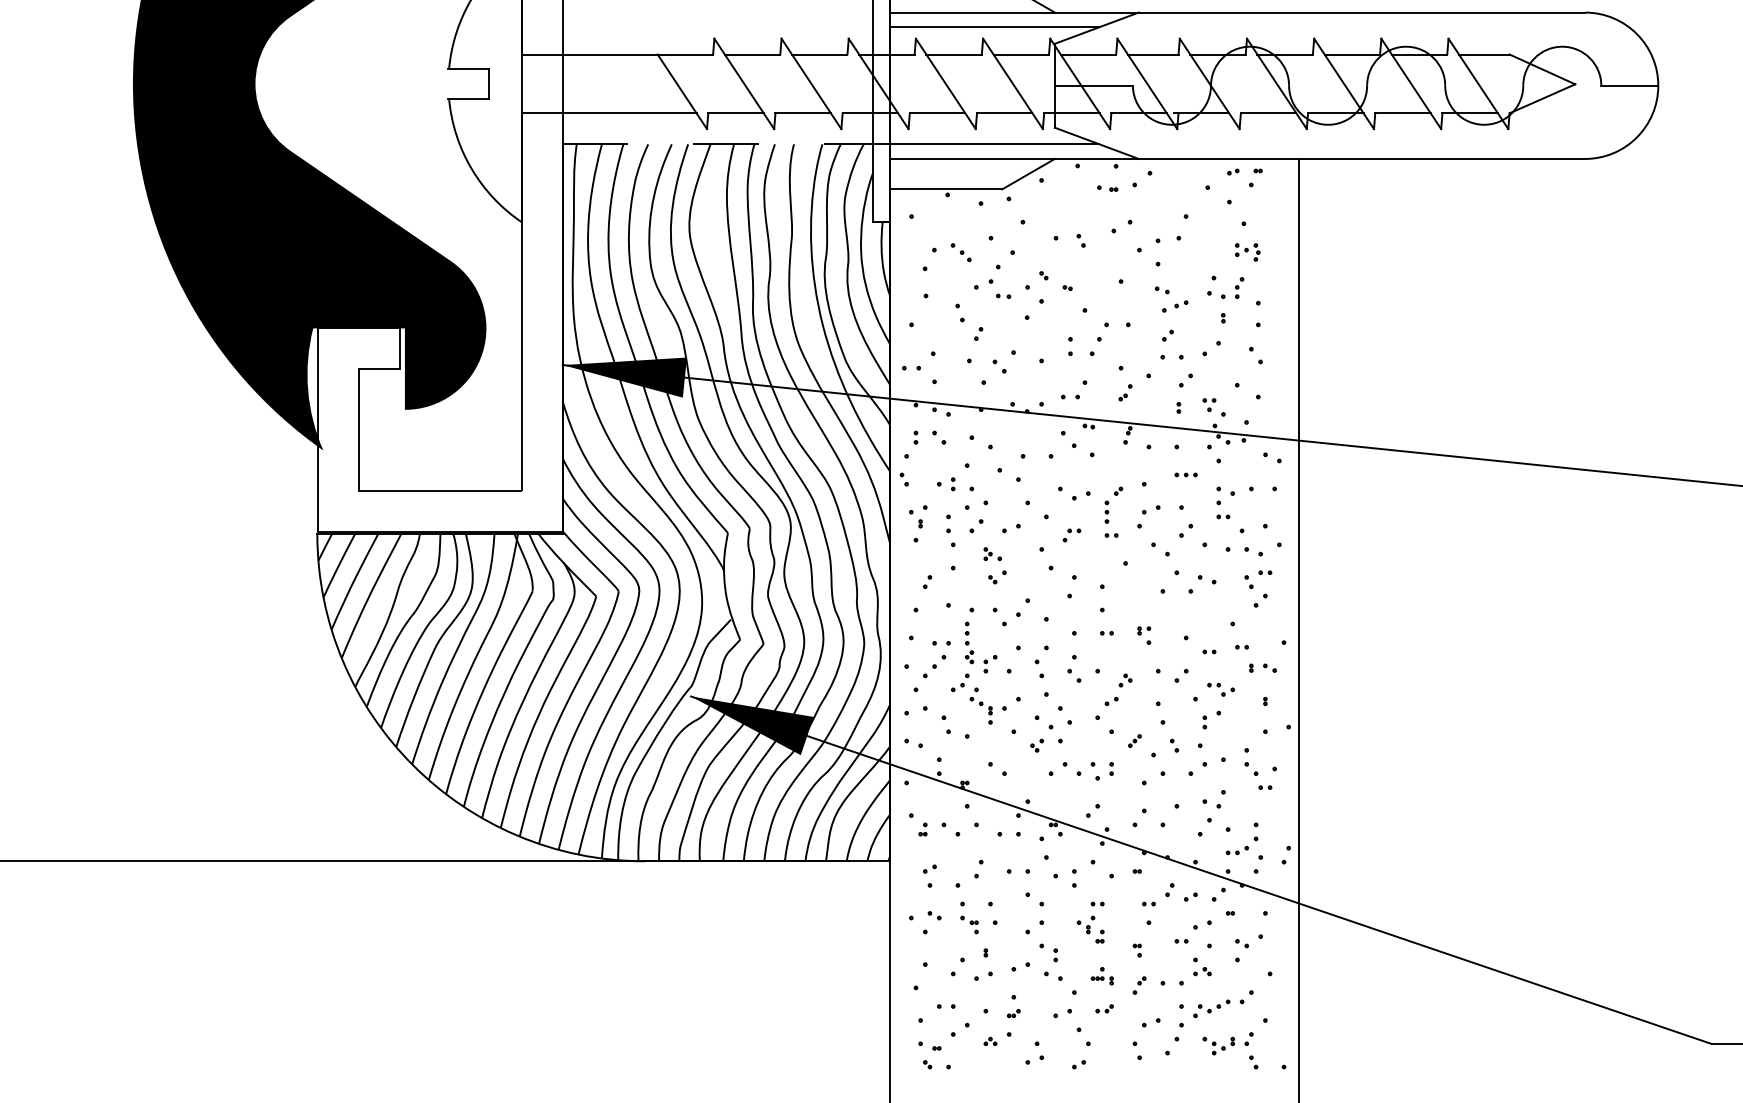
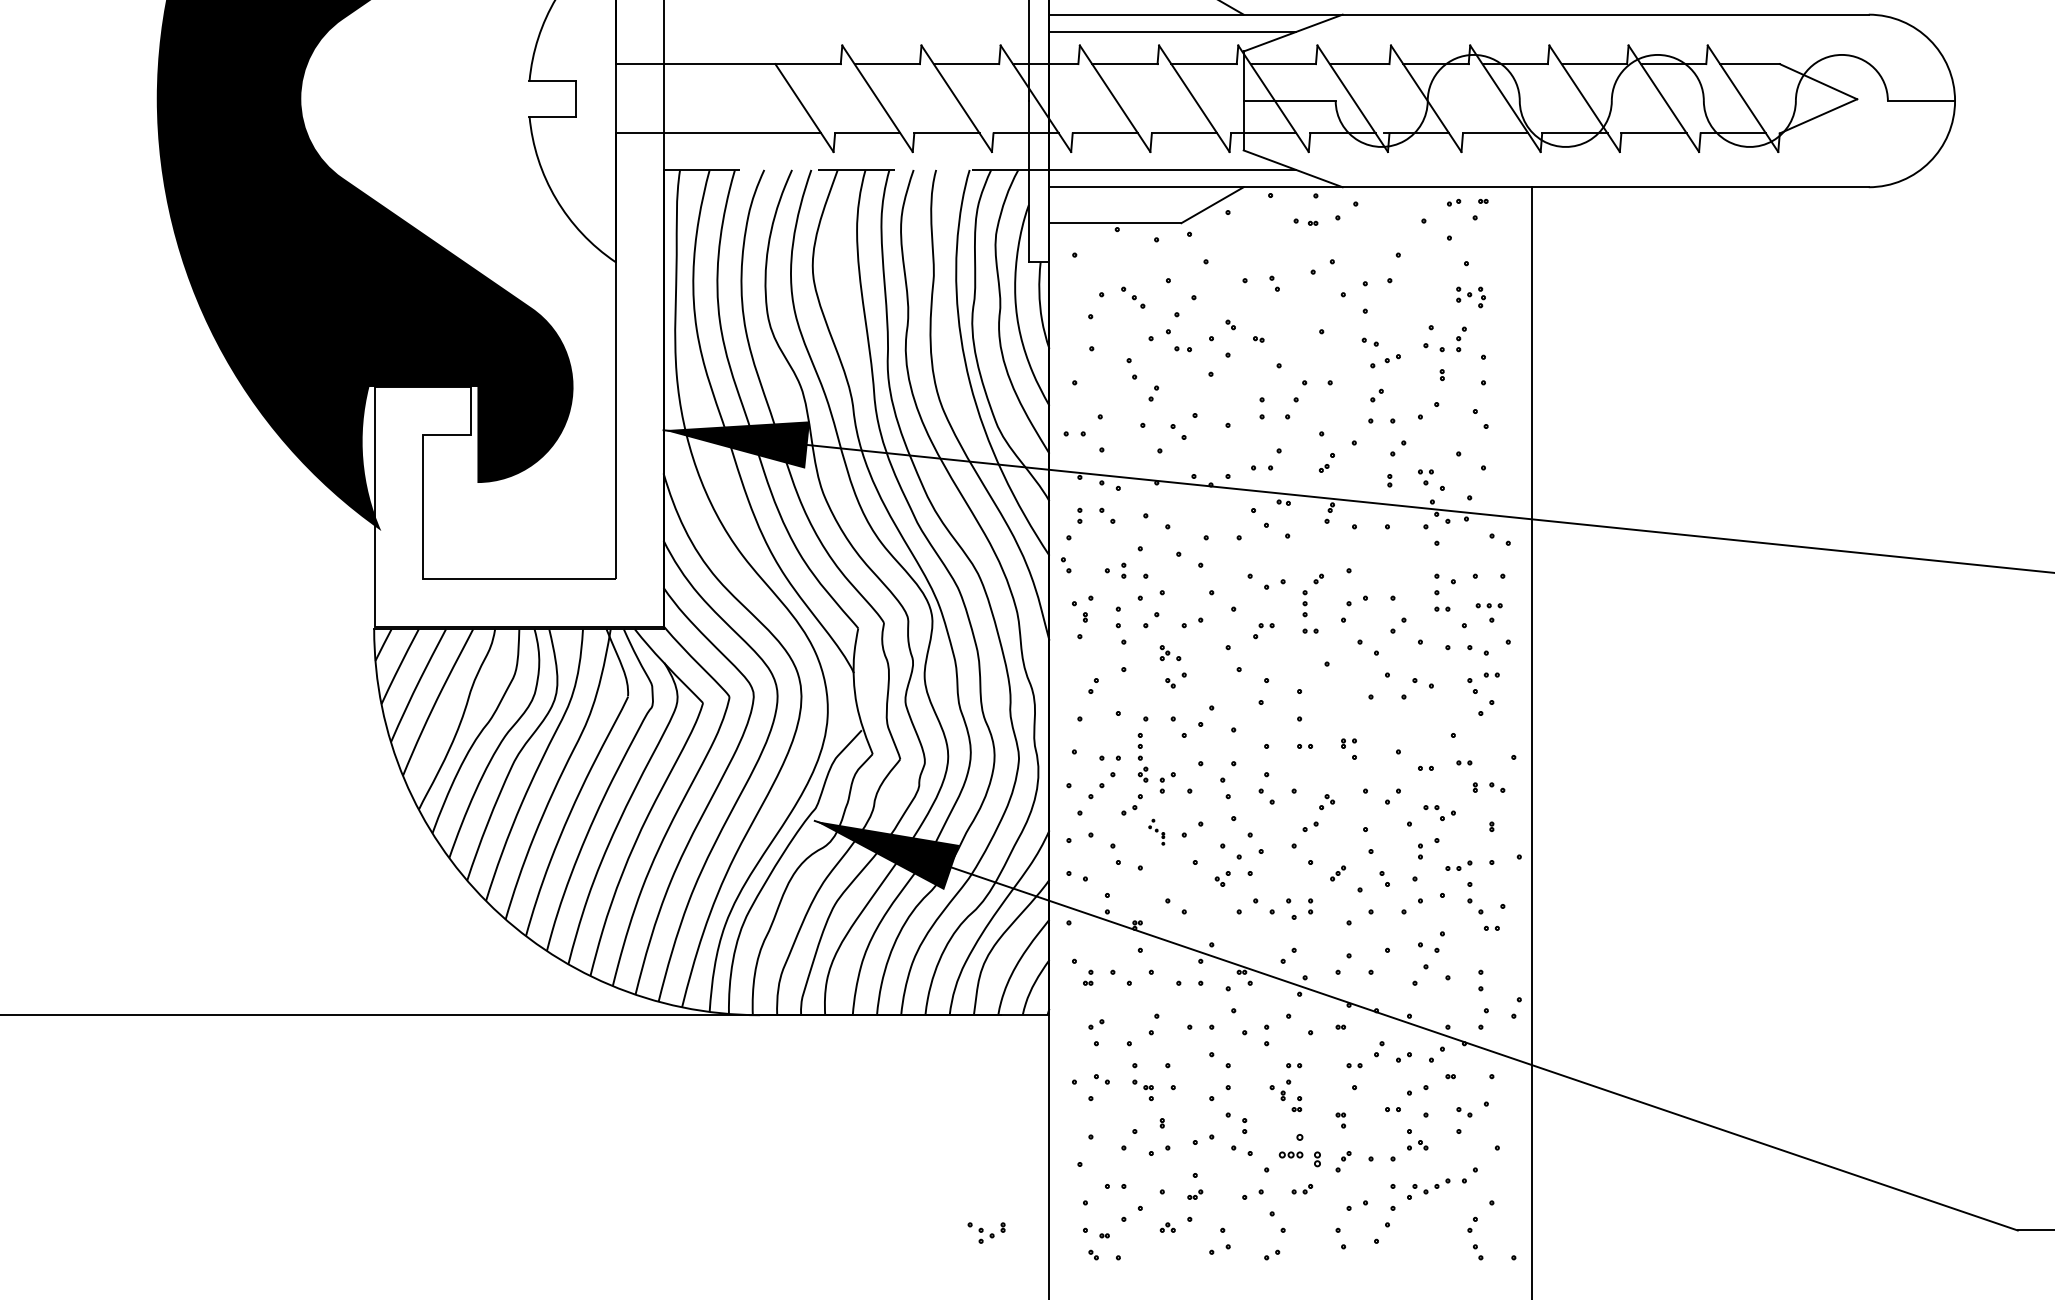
part: (1185, 474) -> (1488, 605), moved
part: (980, 705) -> (1156, 831), size x0.6
part: (1236, 850) -> (1457, 865), moved
part: (1101, 976) -> (1298, 1151), size x1.6
part: (1218, 1045) -> (986, 1232), moved

